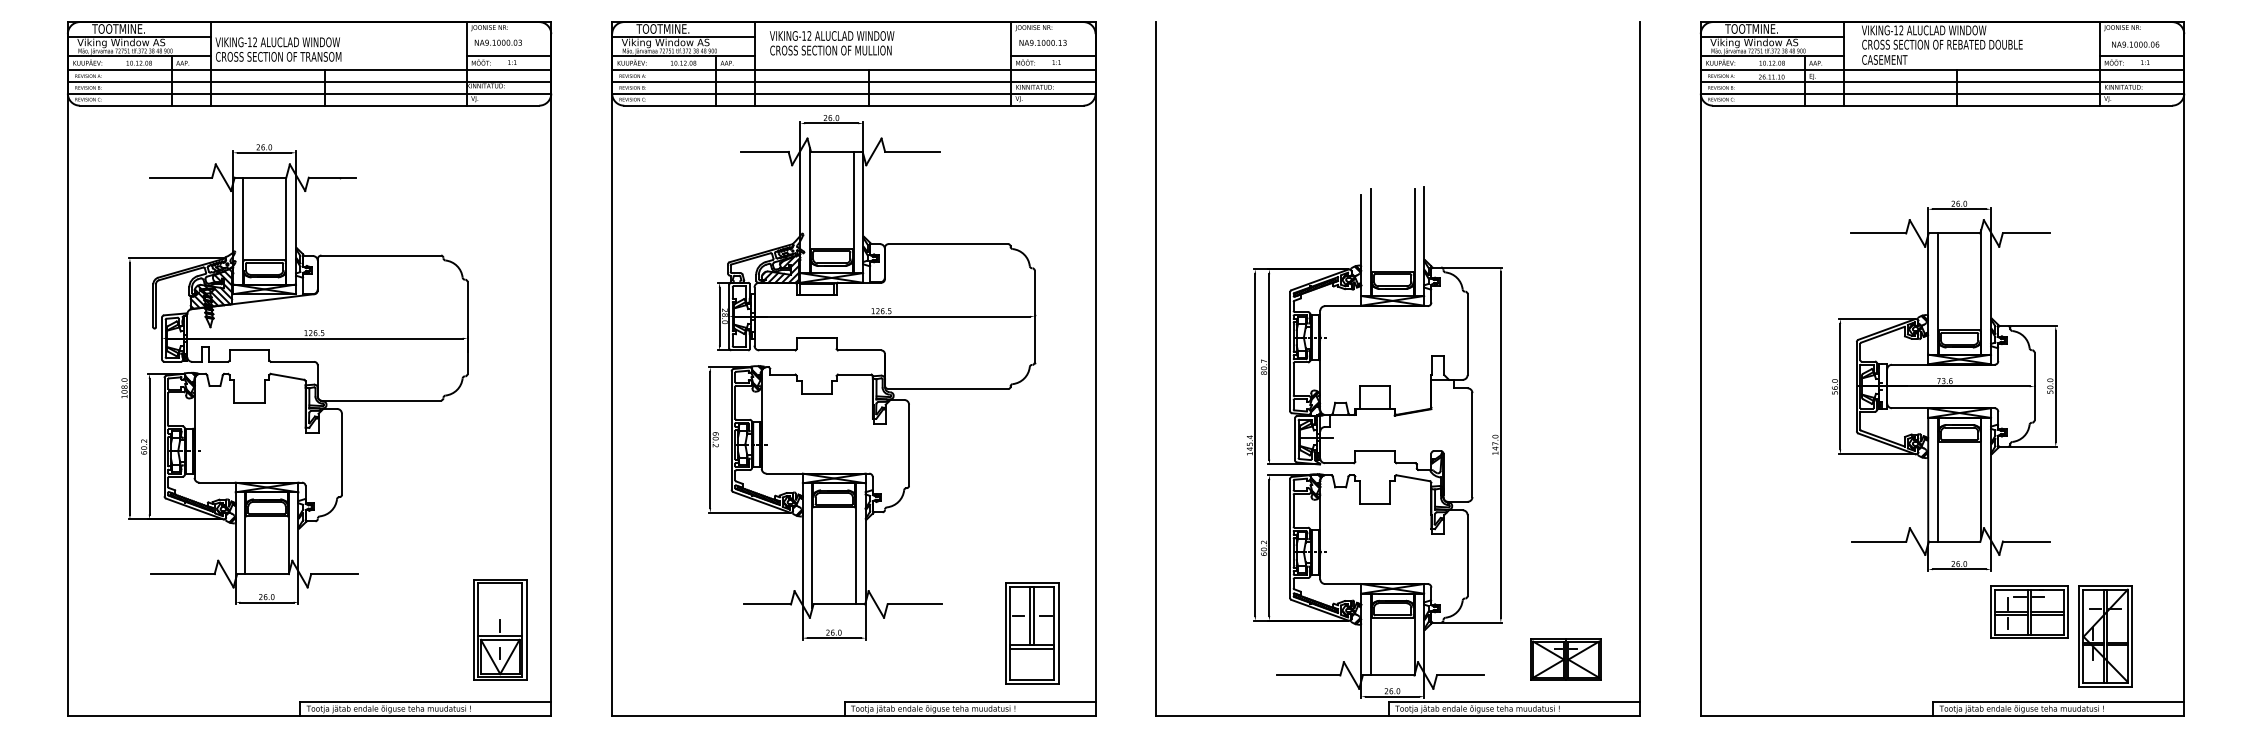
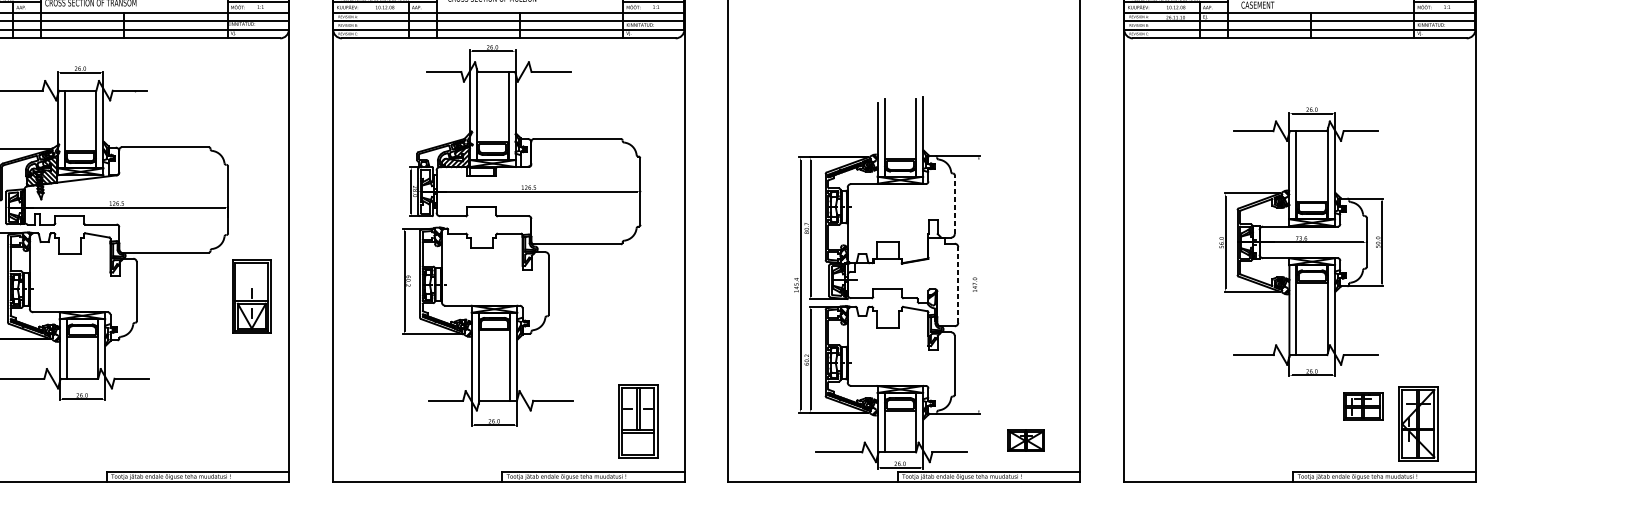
line: (1467, 334) -> (954, 204), solid -> dashed
line: (1500, 444) -> (978, 284), removed
line: (1472, 445) -> (958, 285), solid -> dashed
part: (2029, 611) -> (1363, 405), size x0.7
part: (500, 629) -> (252, 296), moved
part: (1565, 659) -> (1025, 440), size x0.7

